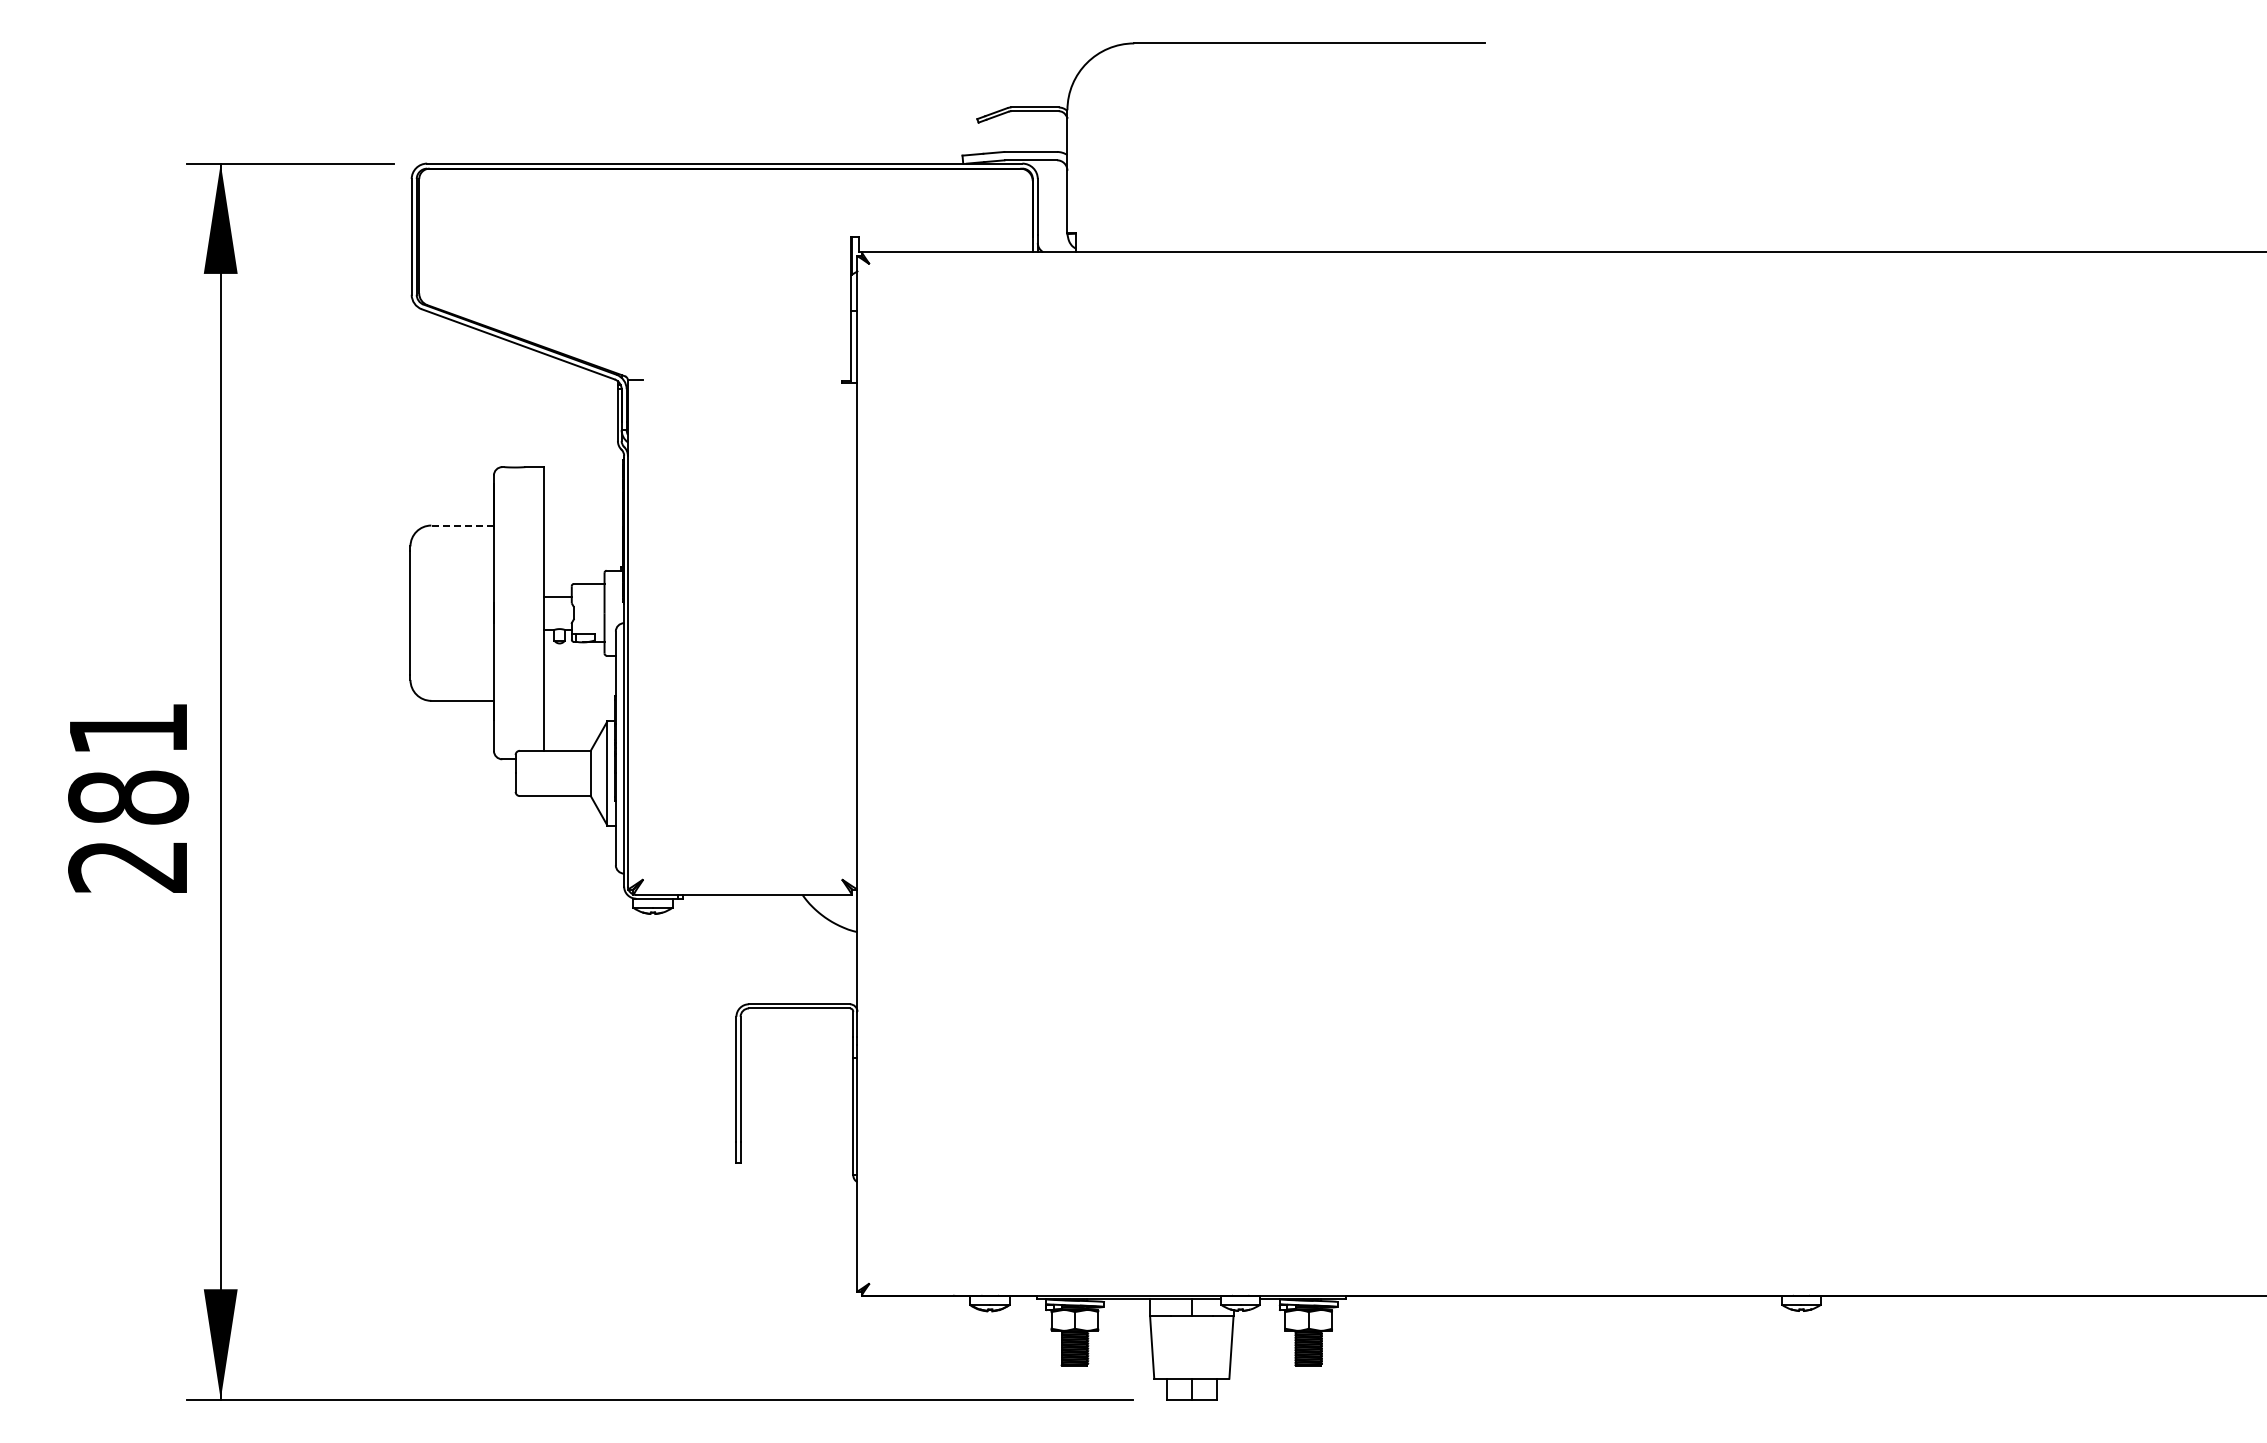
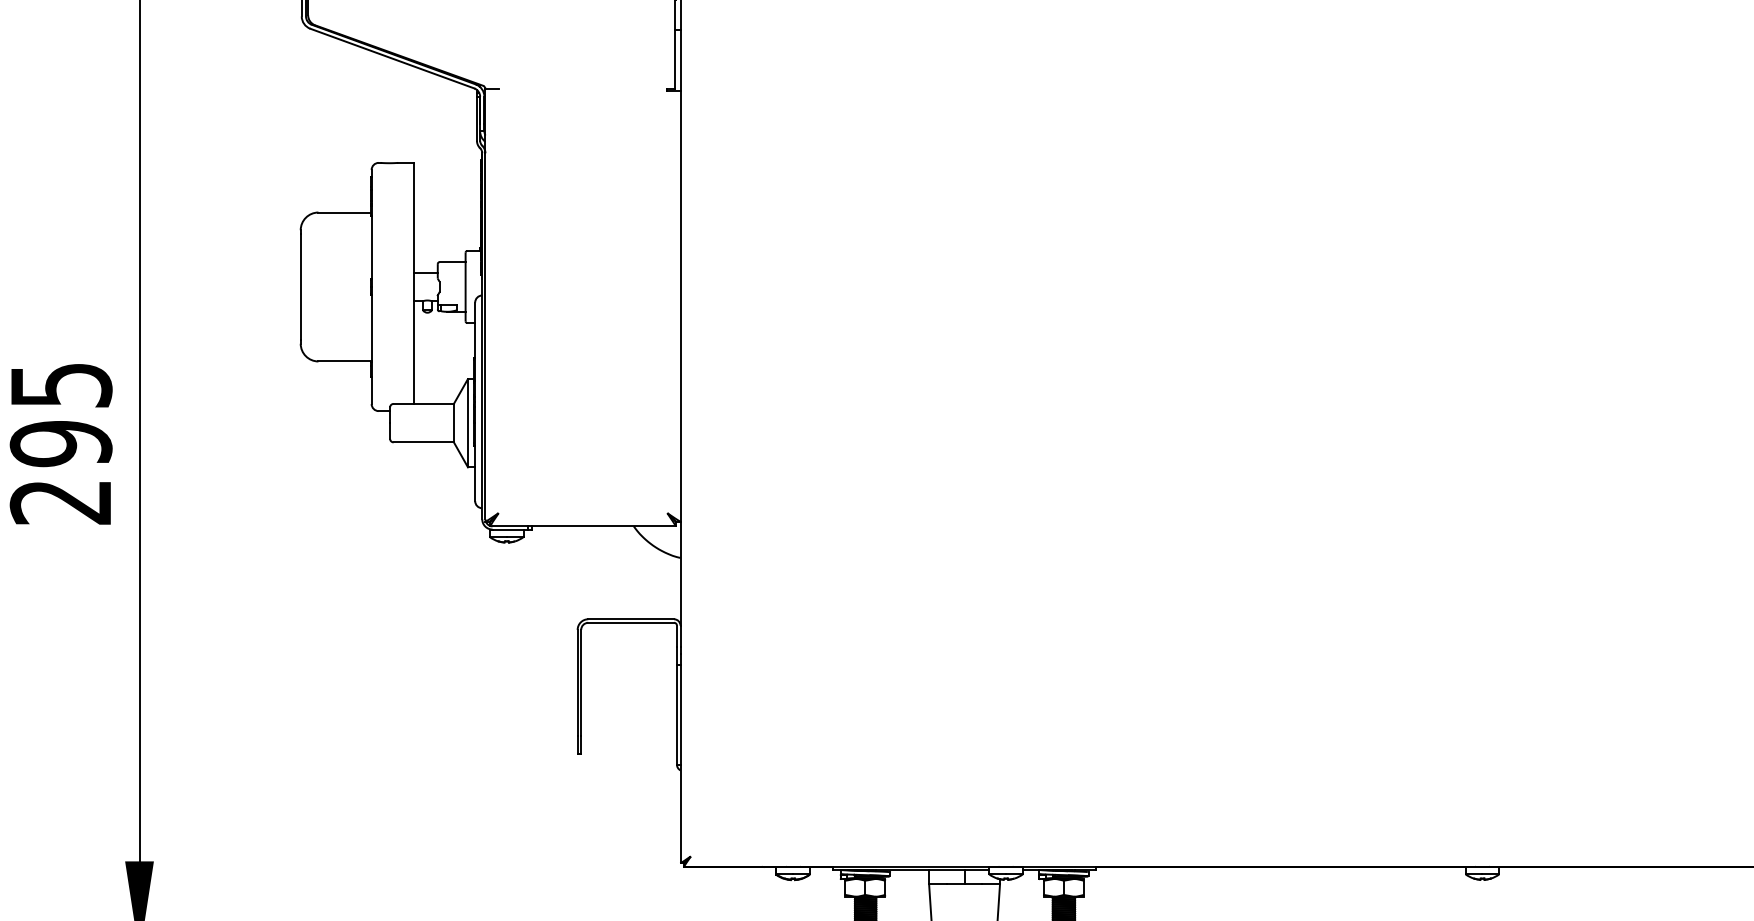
line: (461, 525) -> (344, 212), dashed -> solid
text: (128, 764) -> (61, 415), 281 -> 295

